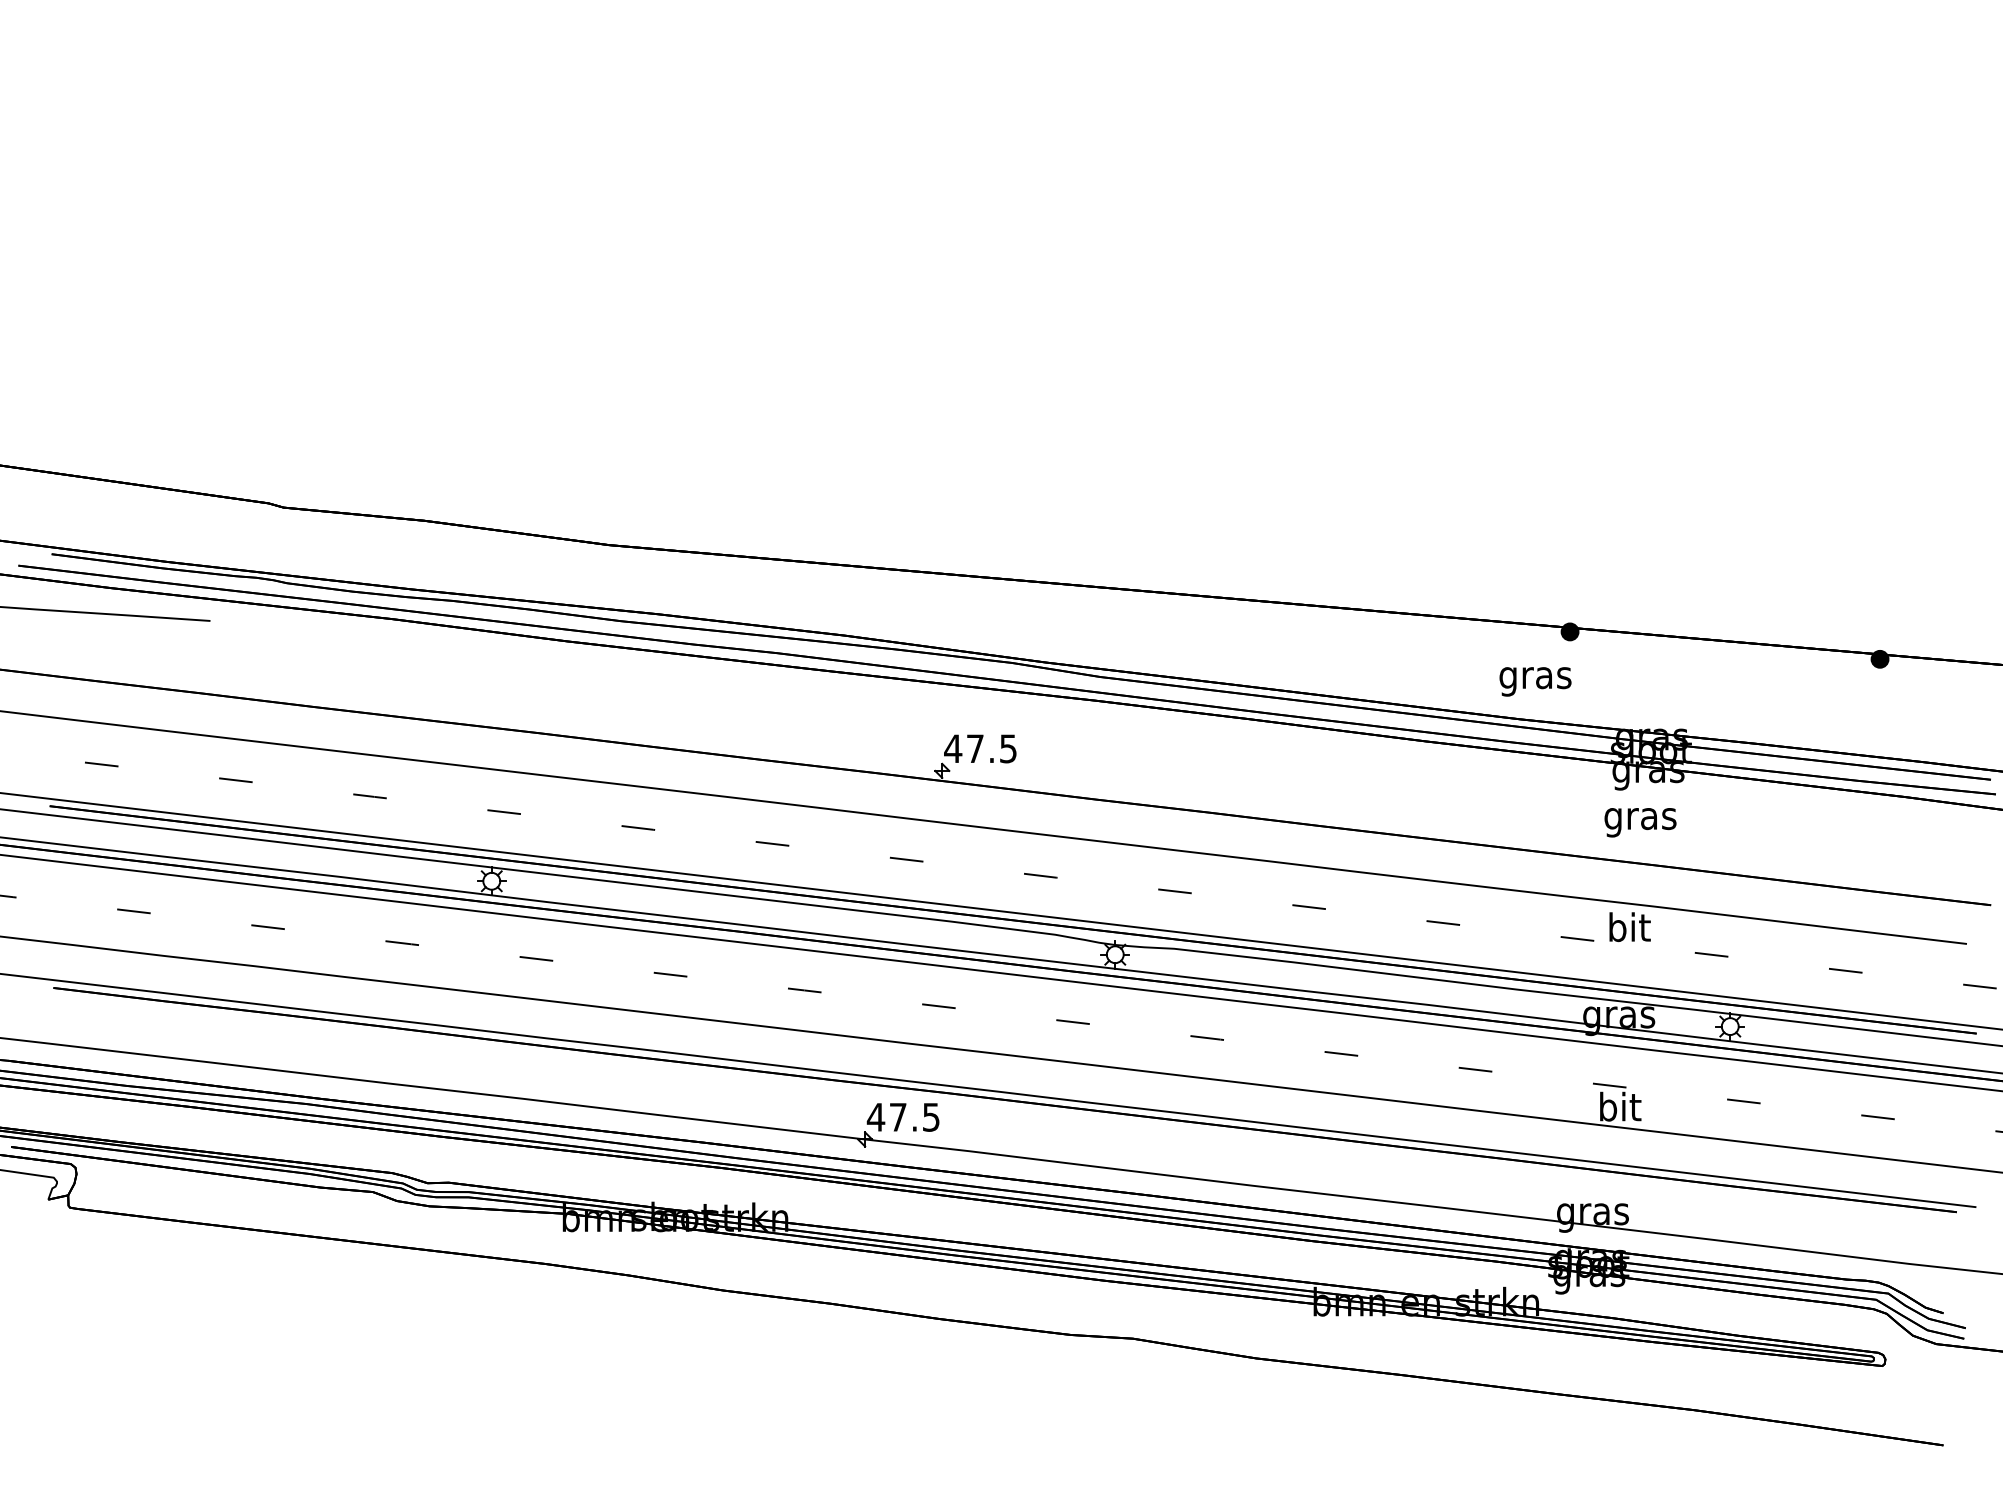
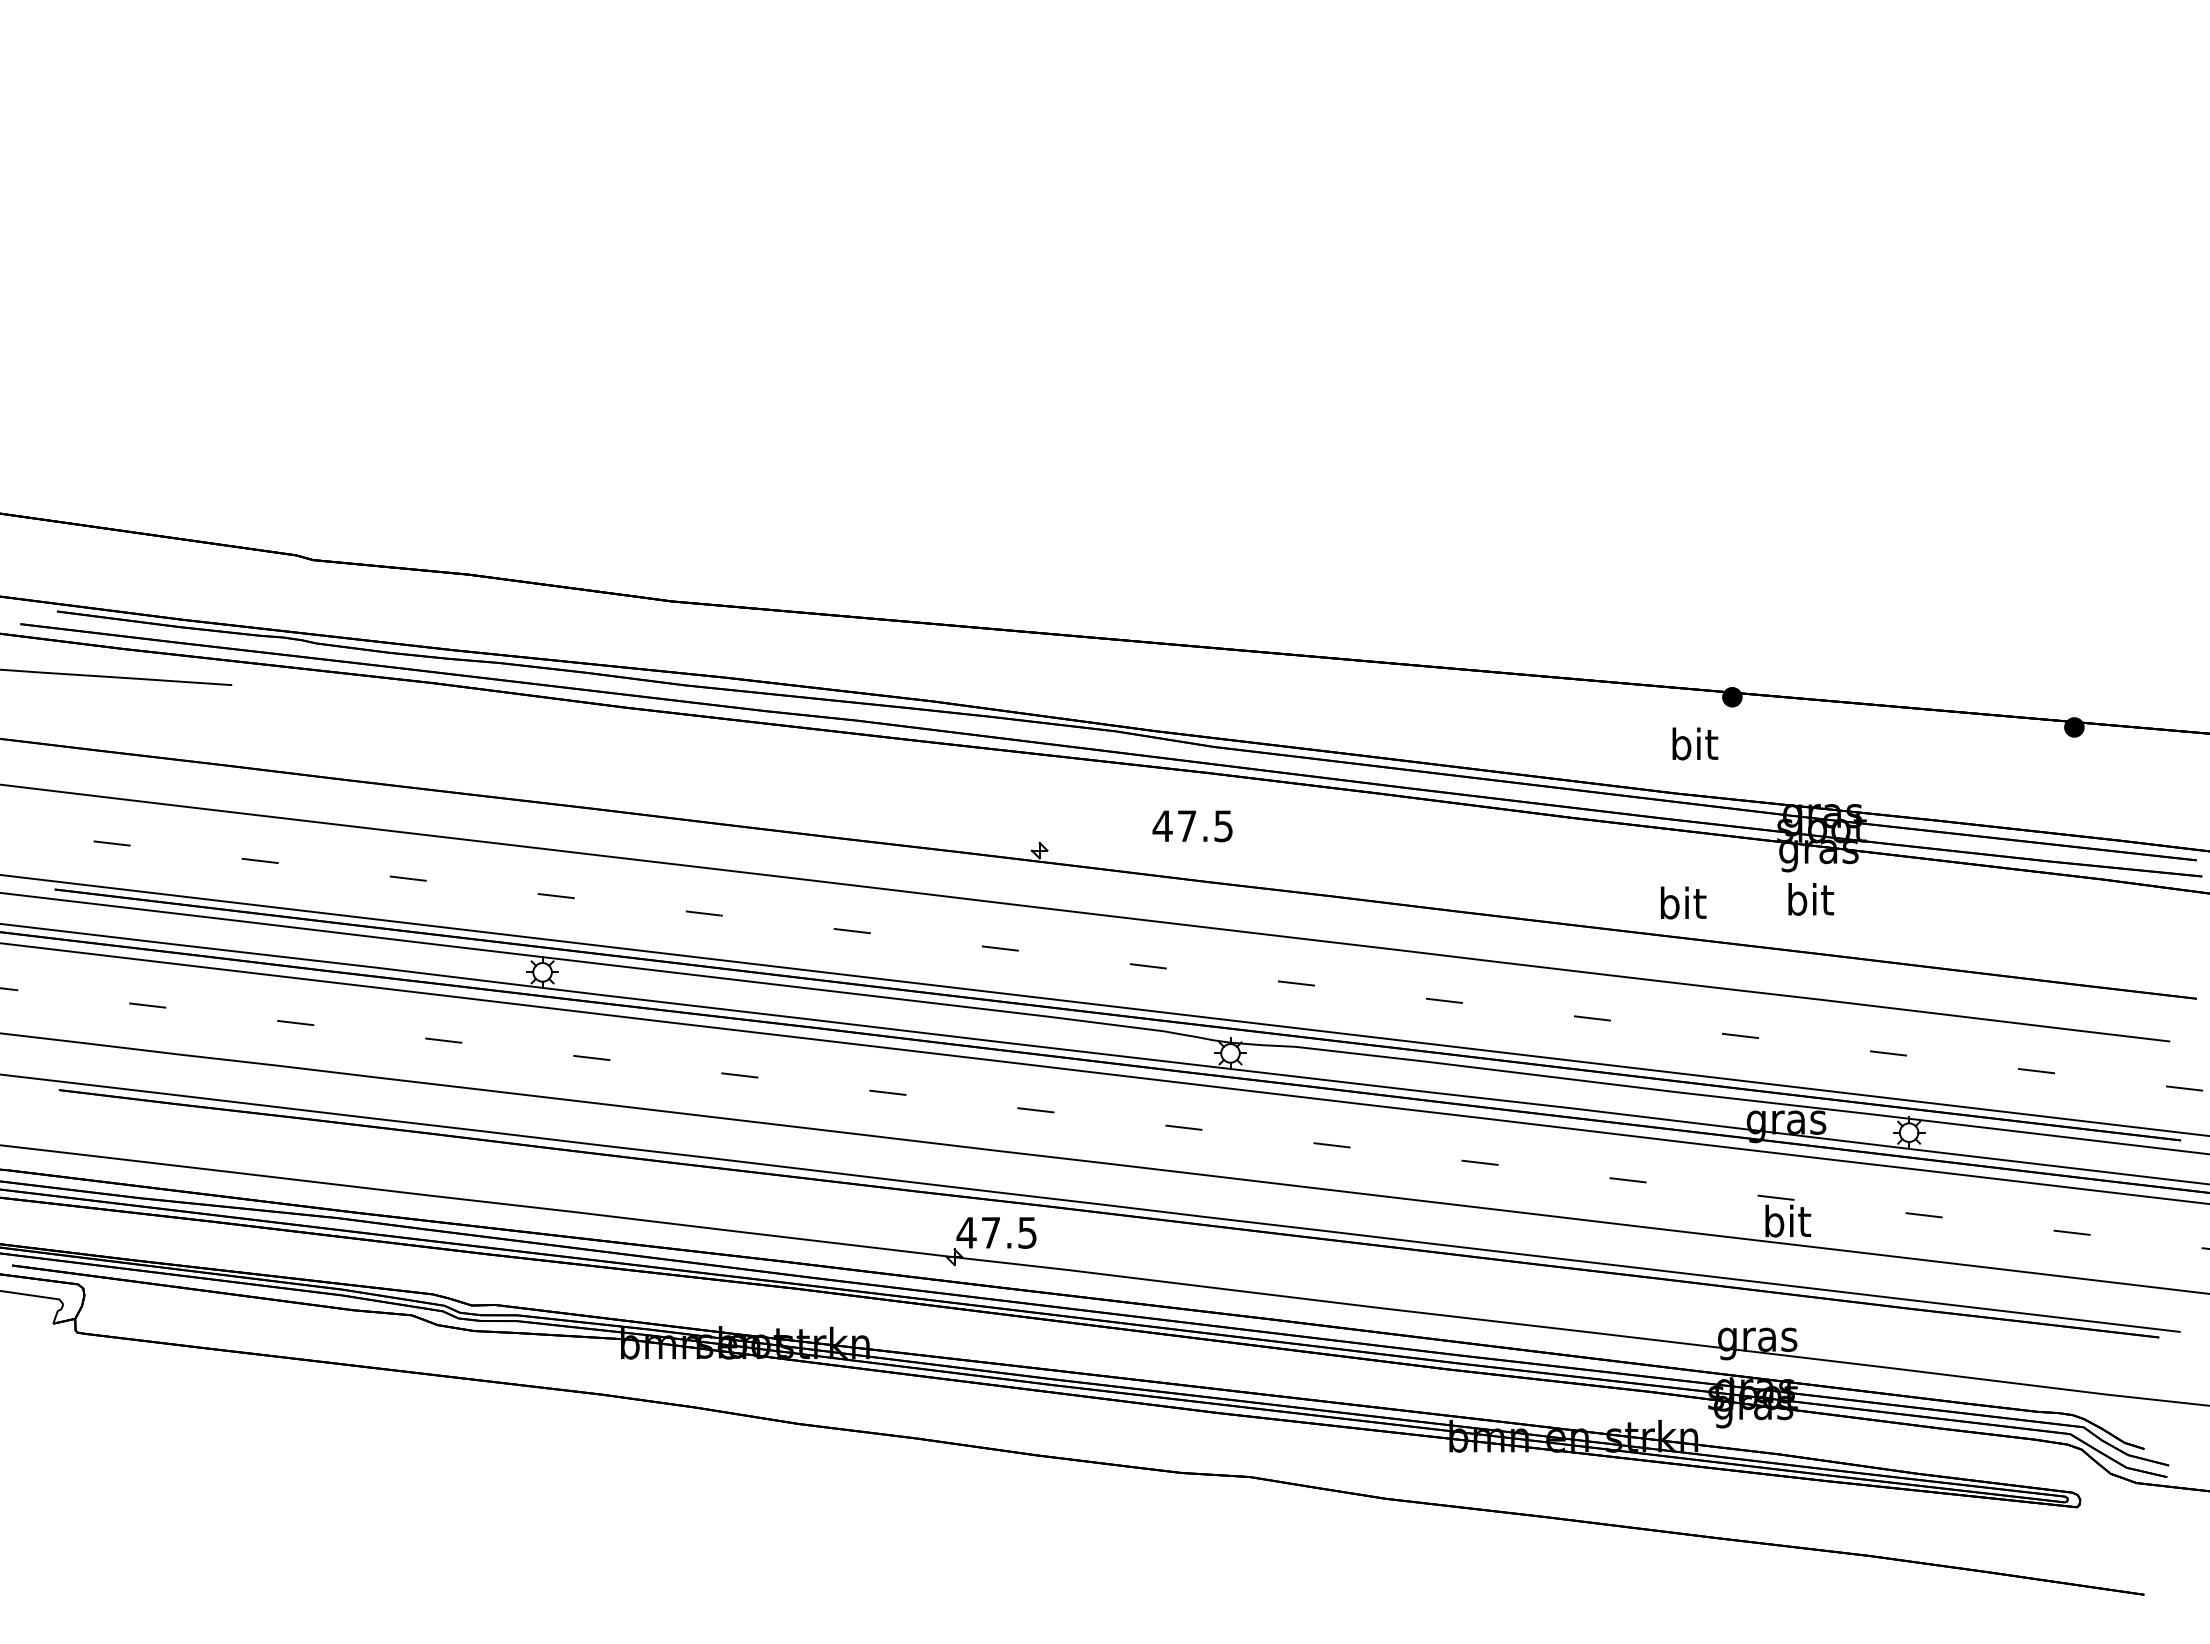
text: (1534, 677) -> (1693, 747), gras -> bit
text: (980, 749) -> (1192, 826), moved
text: (1639, 818) -> (1809, 903), gras -> bit
text: (1630, 926) -> (1683, 902), moved

